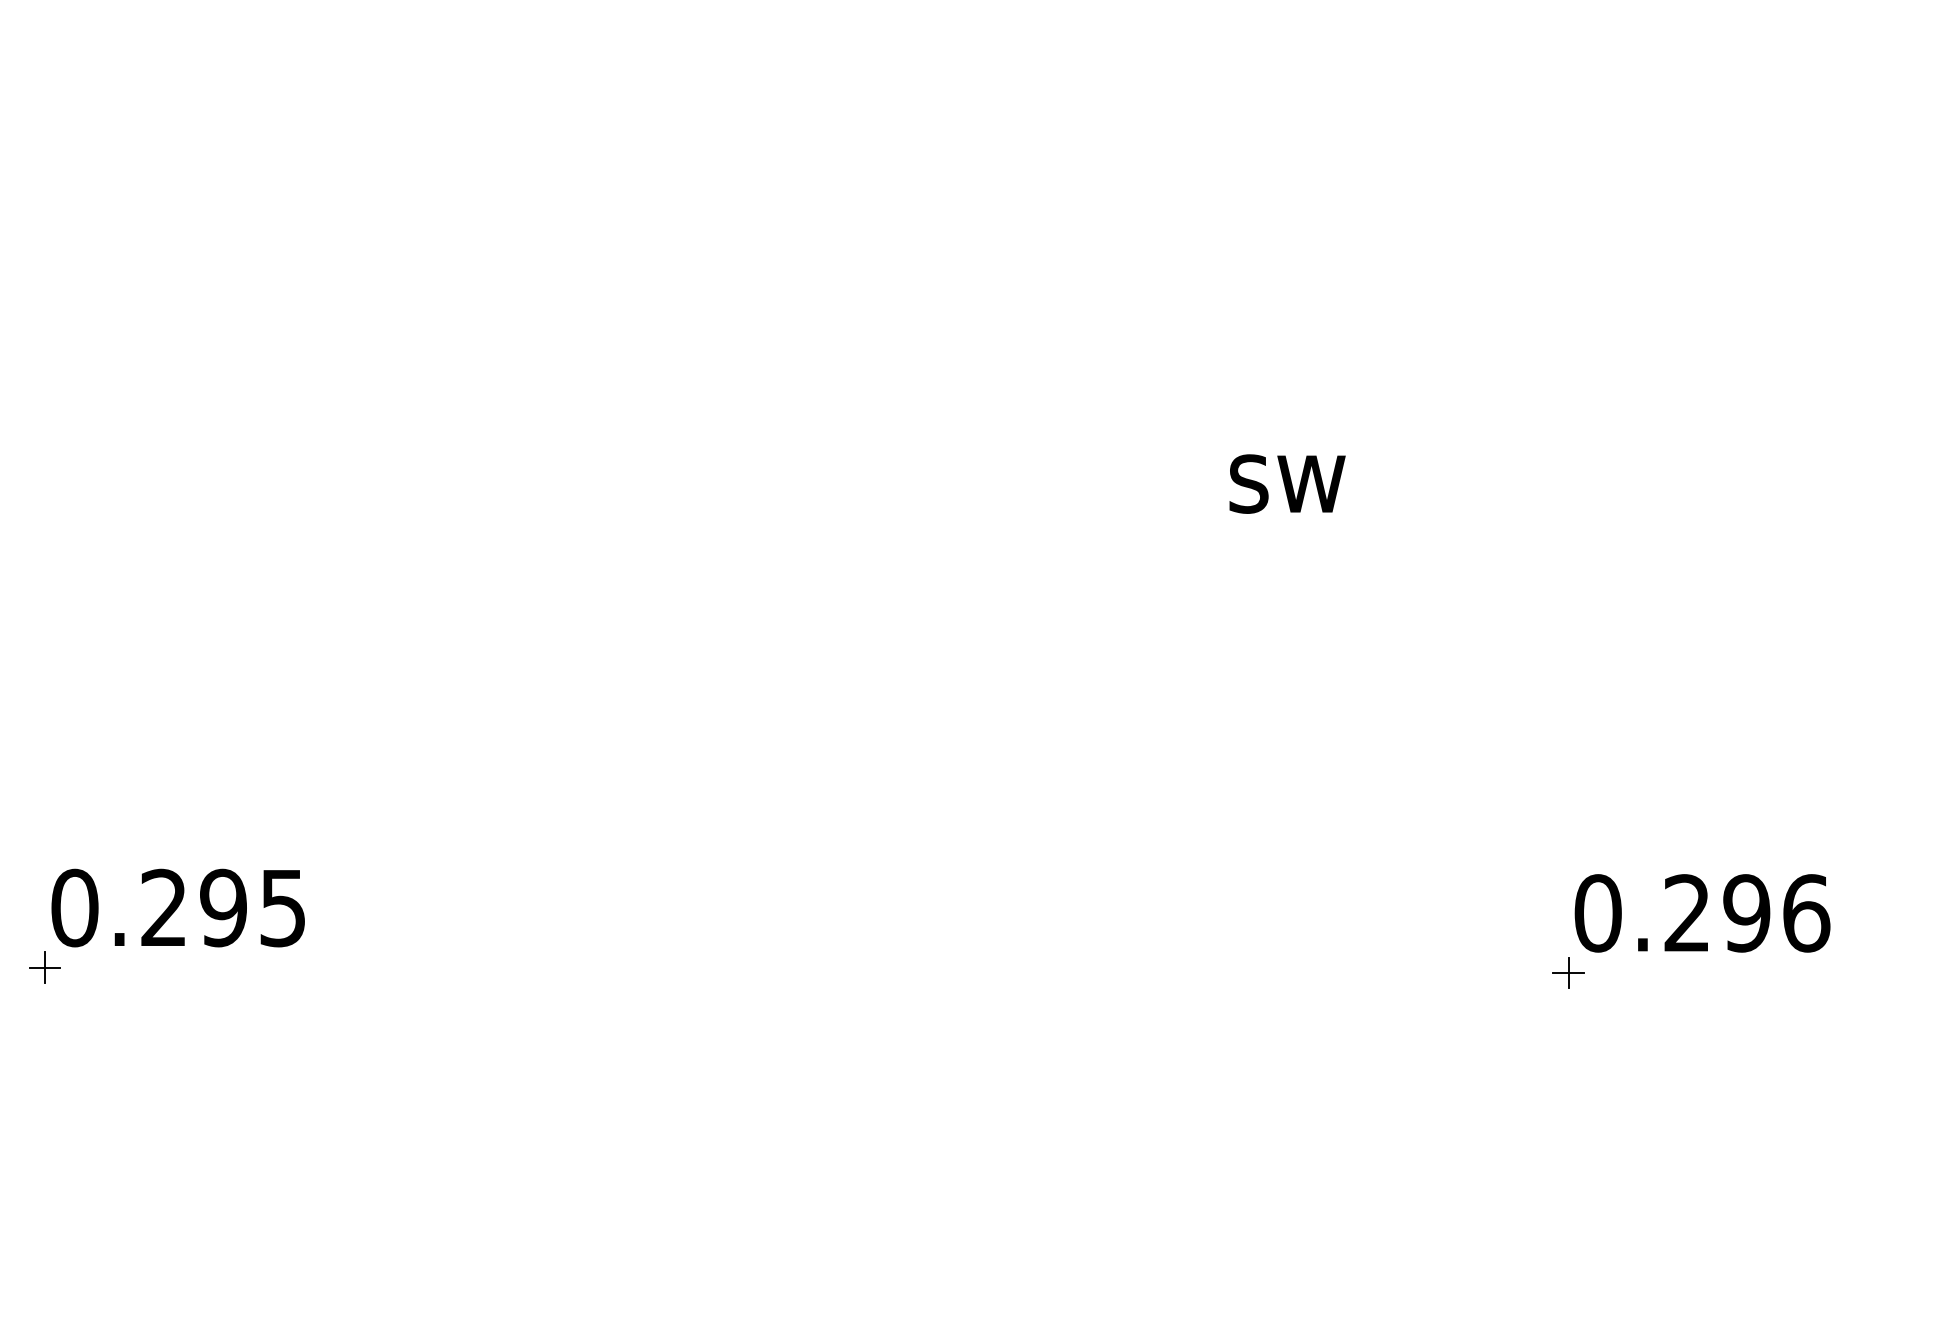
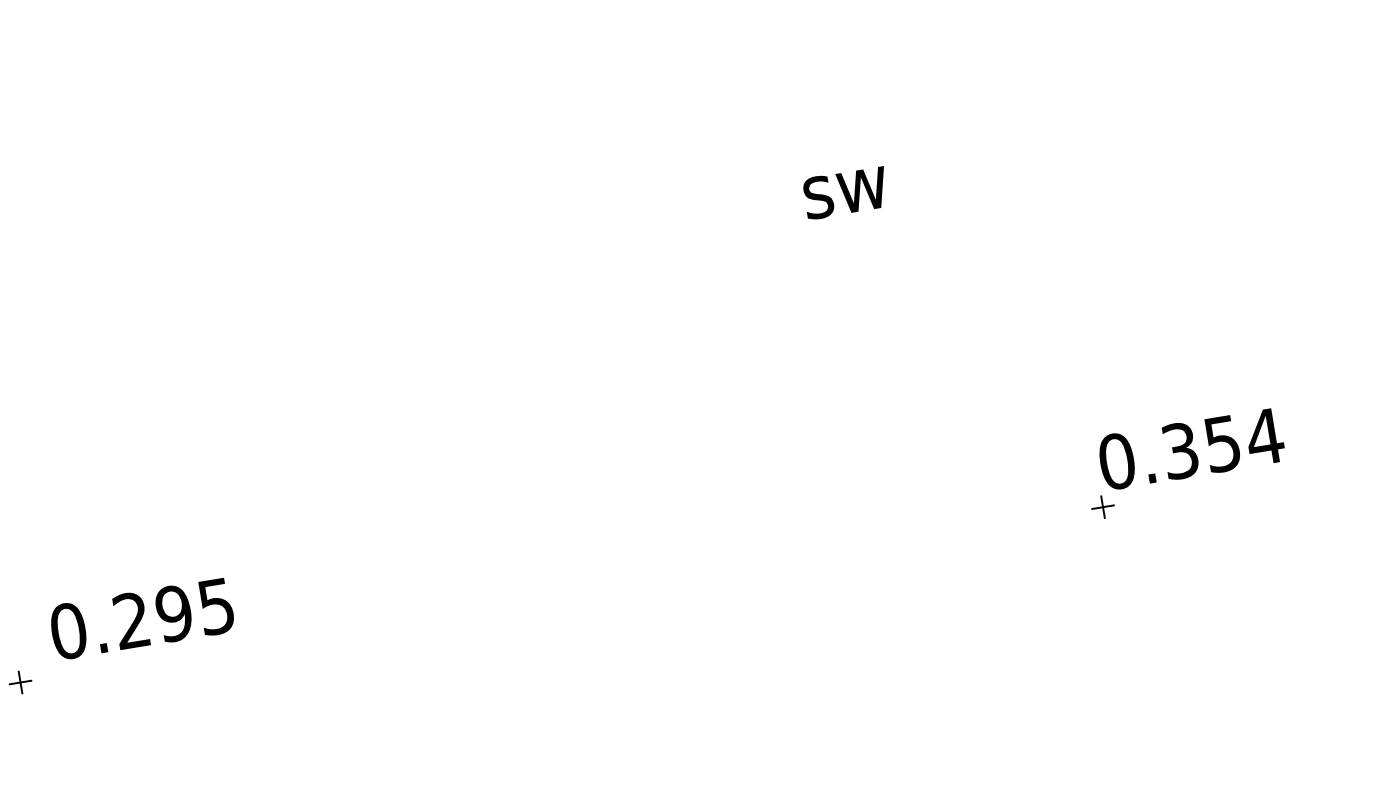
text: (177, 907) -> (141, 618), moved
text: (1747, 913) -> (1223, 443), 0.296 -> 0.354

